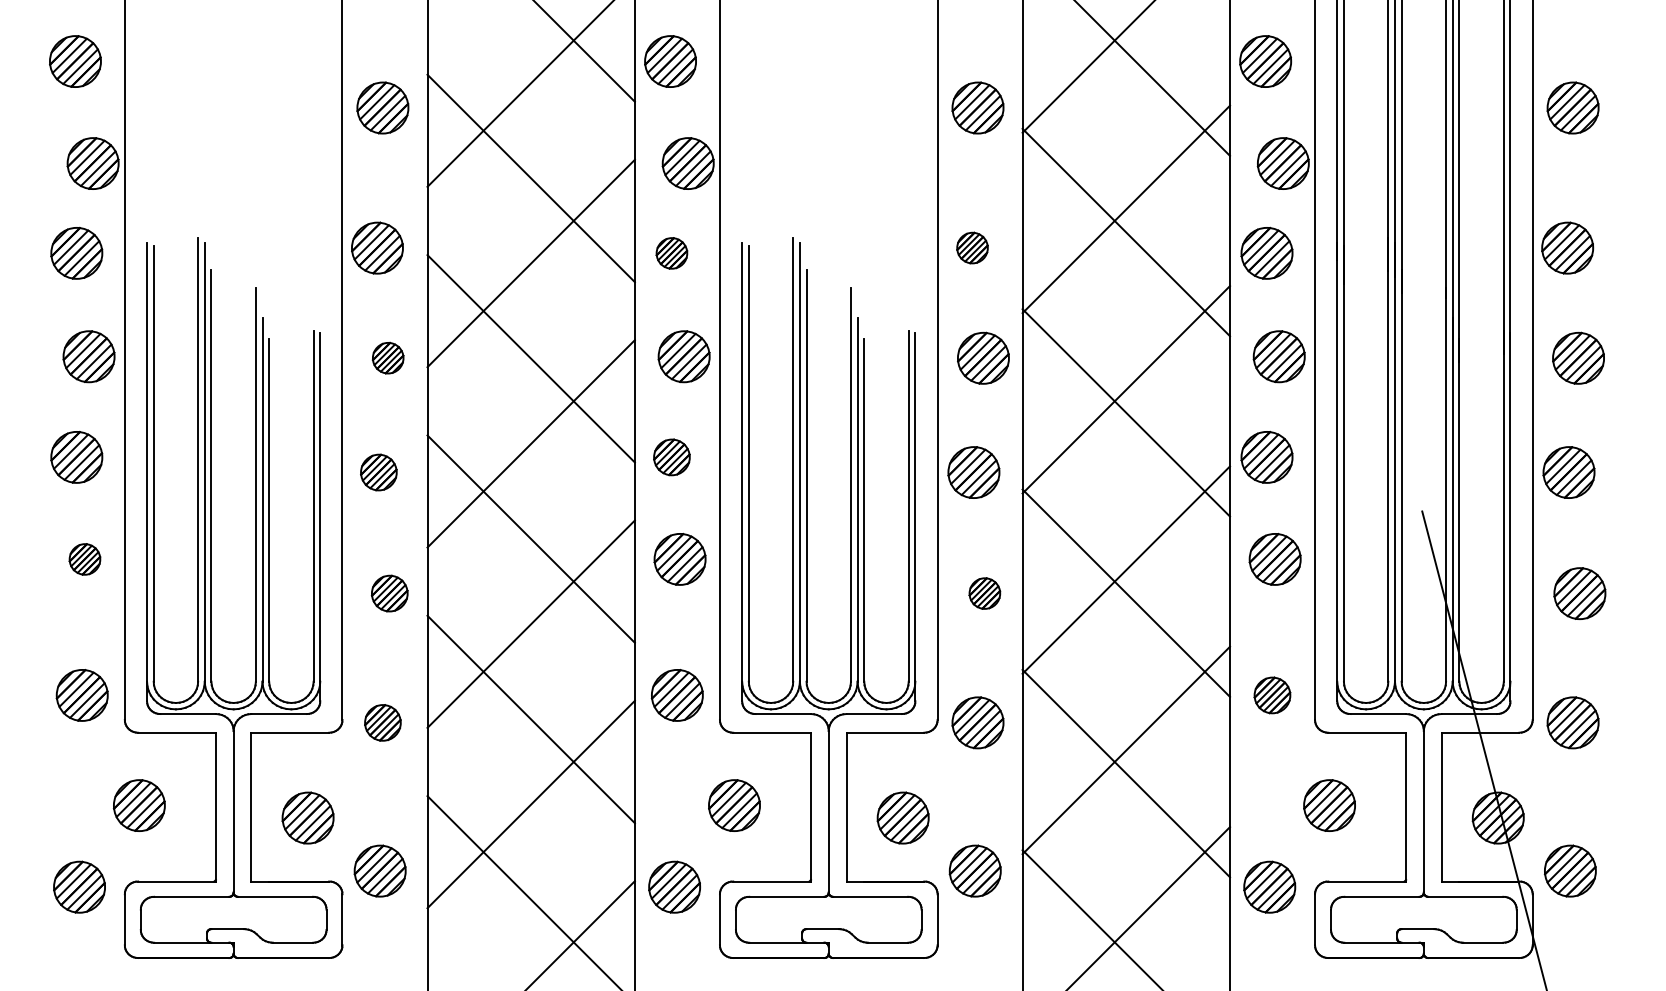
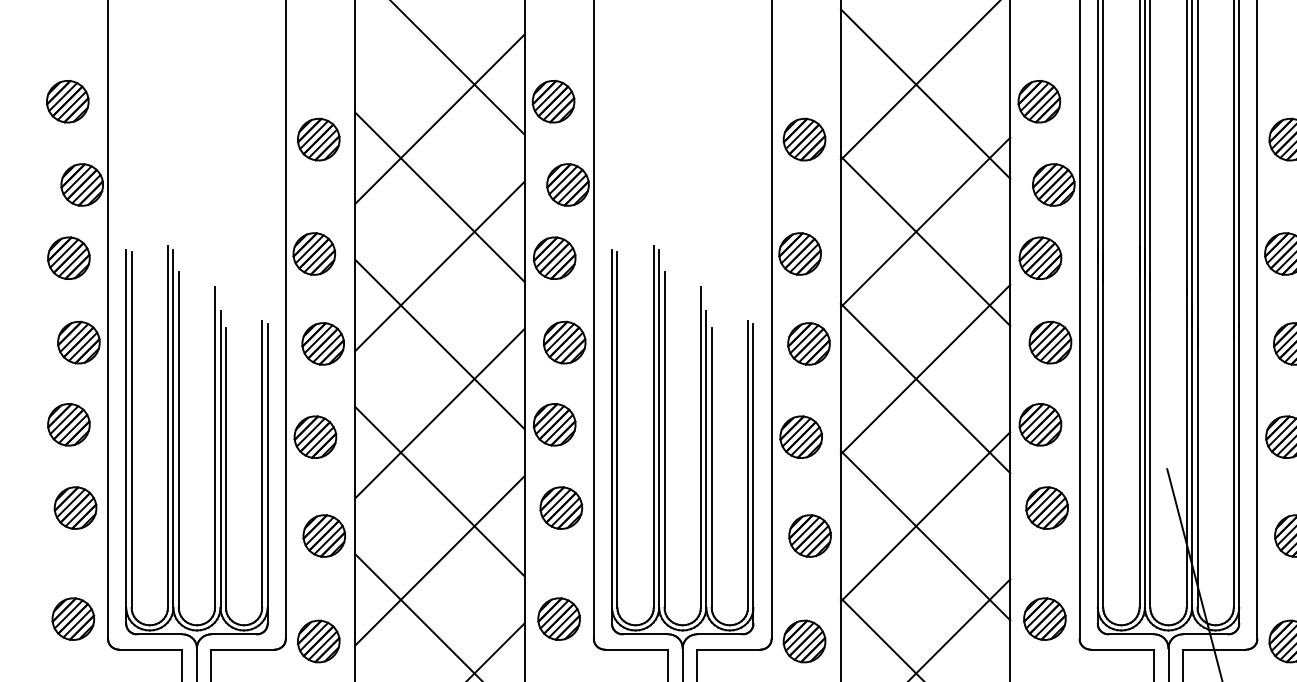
part: (972, 247) -> (800, 253), size x1.67
part: (671, 253) -> (554, 258), size x1.67
part: (387, 357) -> (322, 343), size x1.67
part: (671, 457) -> (554, 424), size x1.43
part: (378, 472) -> (315, 437), size x1.43
part: (84, 559) -> (75, 508), size x1.67
part: (389, 593) -> (324, 535), size x1.43
part: (984, 593) -> (809, 535), size x1.67
part: (1272, 695) -> (1044, 619), size x1.43
part: (382, 722) -> (318, 641), size x1.43

